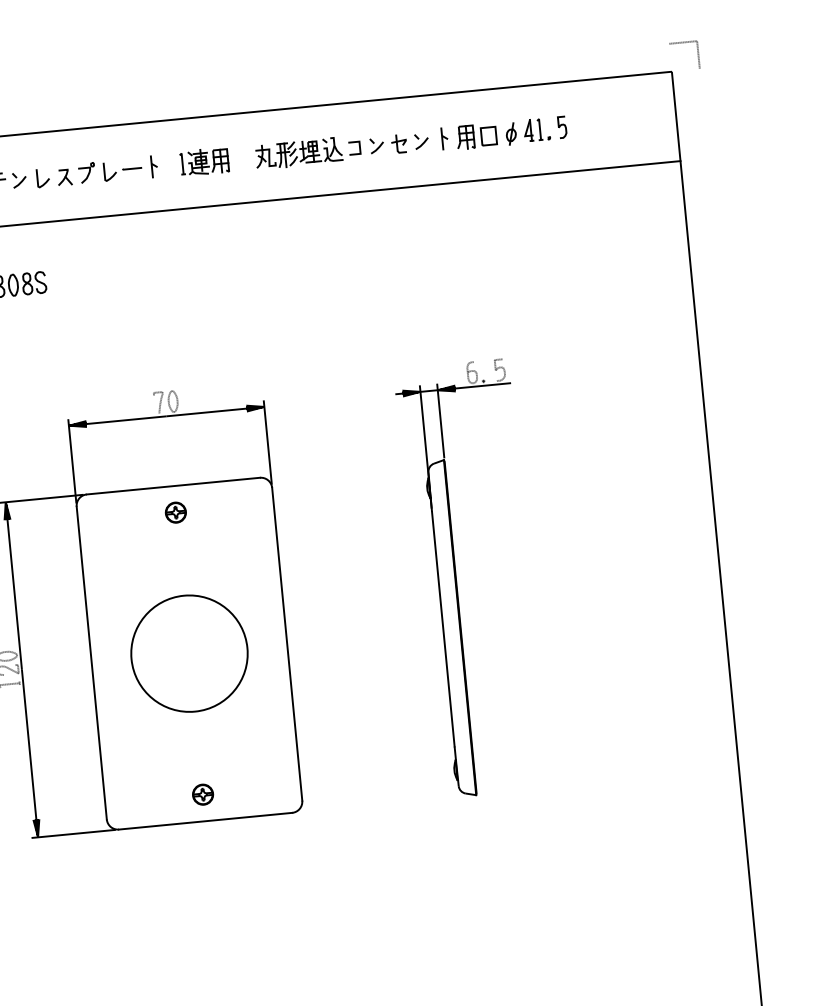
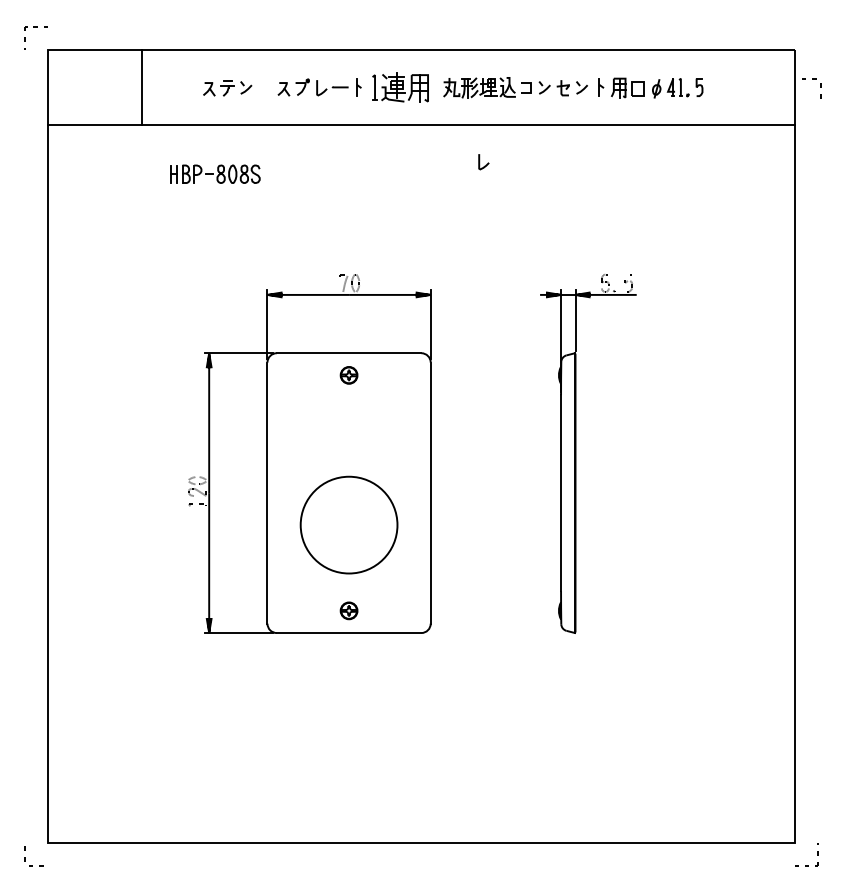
line: (687, 42) -> (812, 79), moved
part: (204, 161) -> (400, 87), size x1.4
curve: (39, 179) -> (480, 162), moved
circle: (188, 652) -> (348, 524), moved

